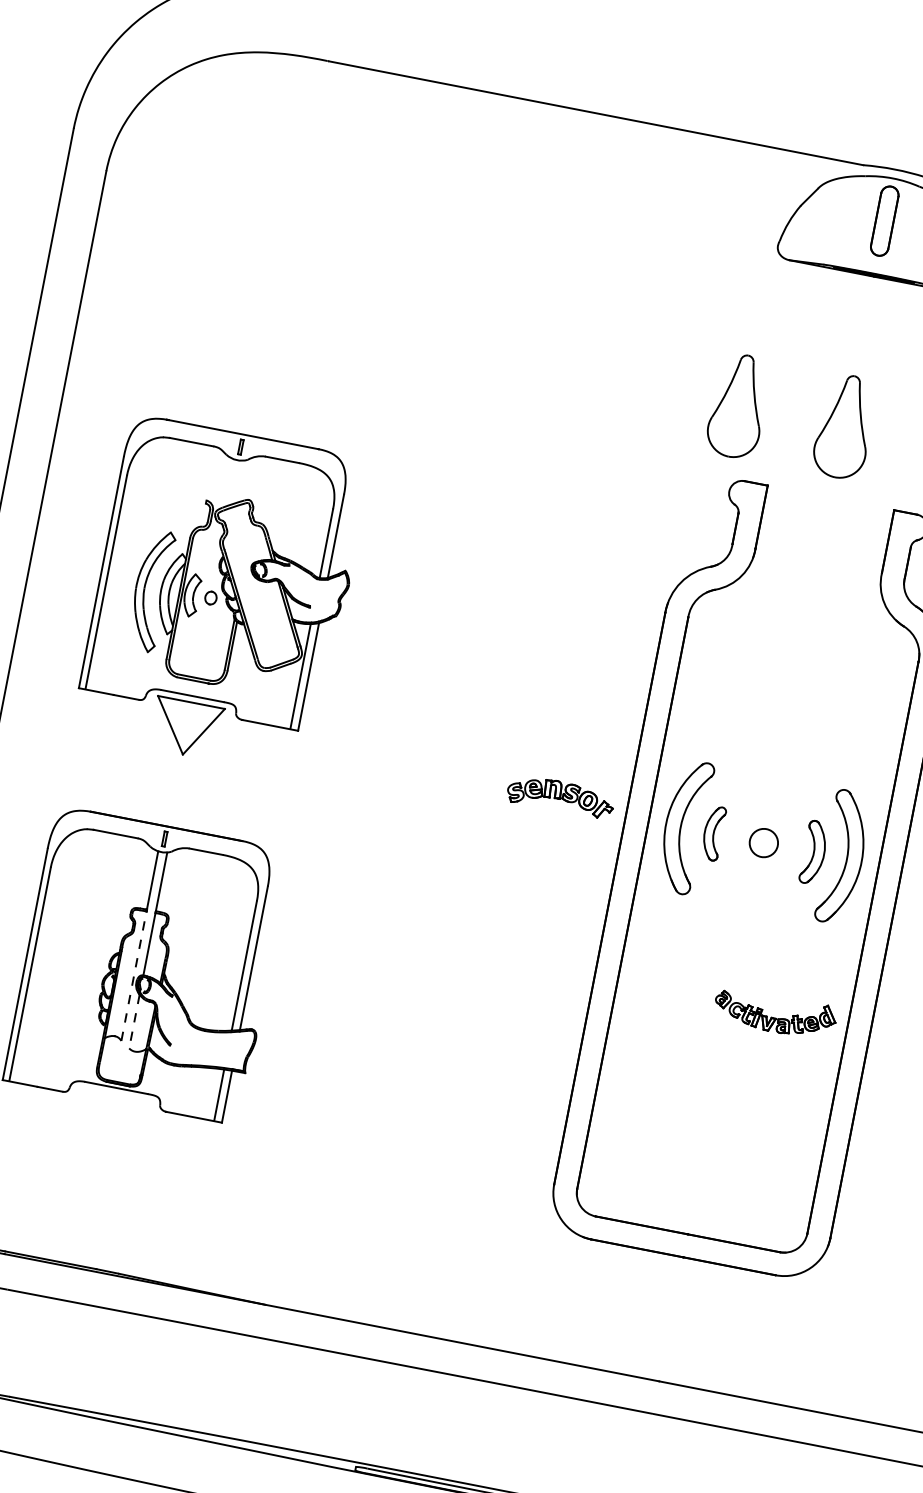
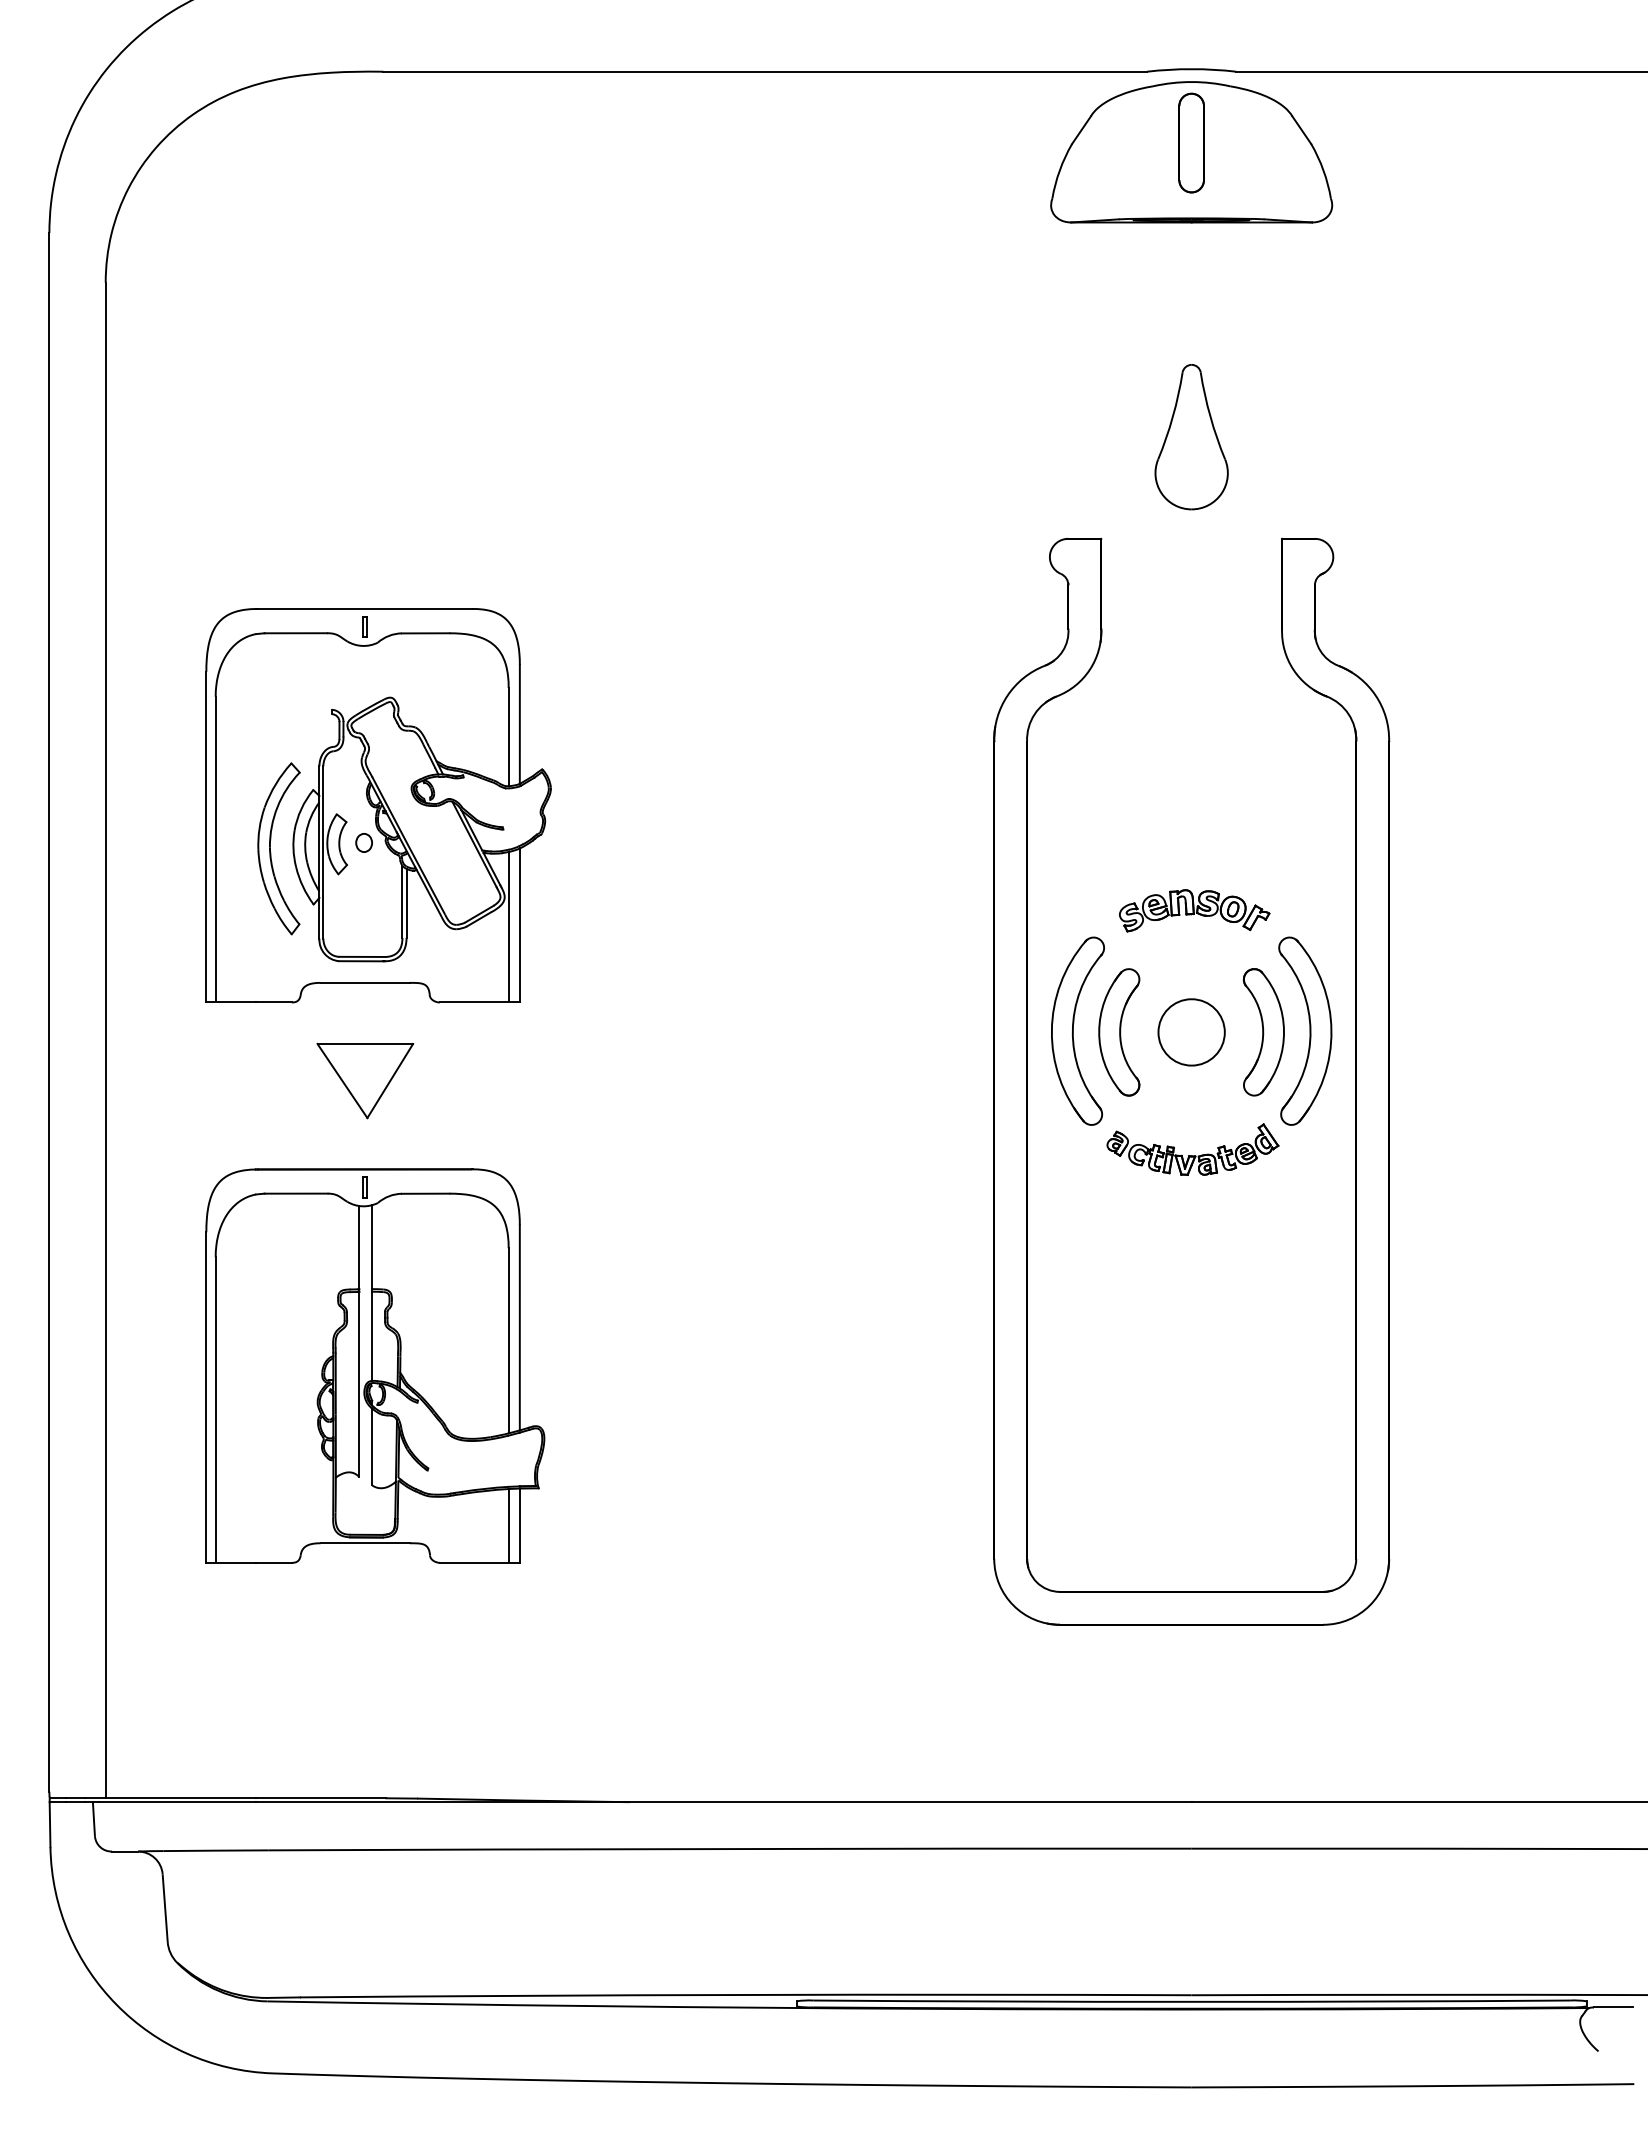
part: (738, 406) -> (1039, 437), removed
part: (186, 728) -> (365, 1080), moved
part: (560, 796) -> (1194, 910), moved
part: (713, 833) -> (1119, 1032), size x1.67
circle: (763, 843) -> (1191, 1032), size x1.67
part: (814, 852) -> (1263, 1032), size x1.43
line: (134, 976) -> (359, 1384), dashed -> solid
part: (774, 1013) -> (1192, 1149), moved
line: (134, 1021) -> (372, 1447), dashed -> solid

